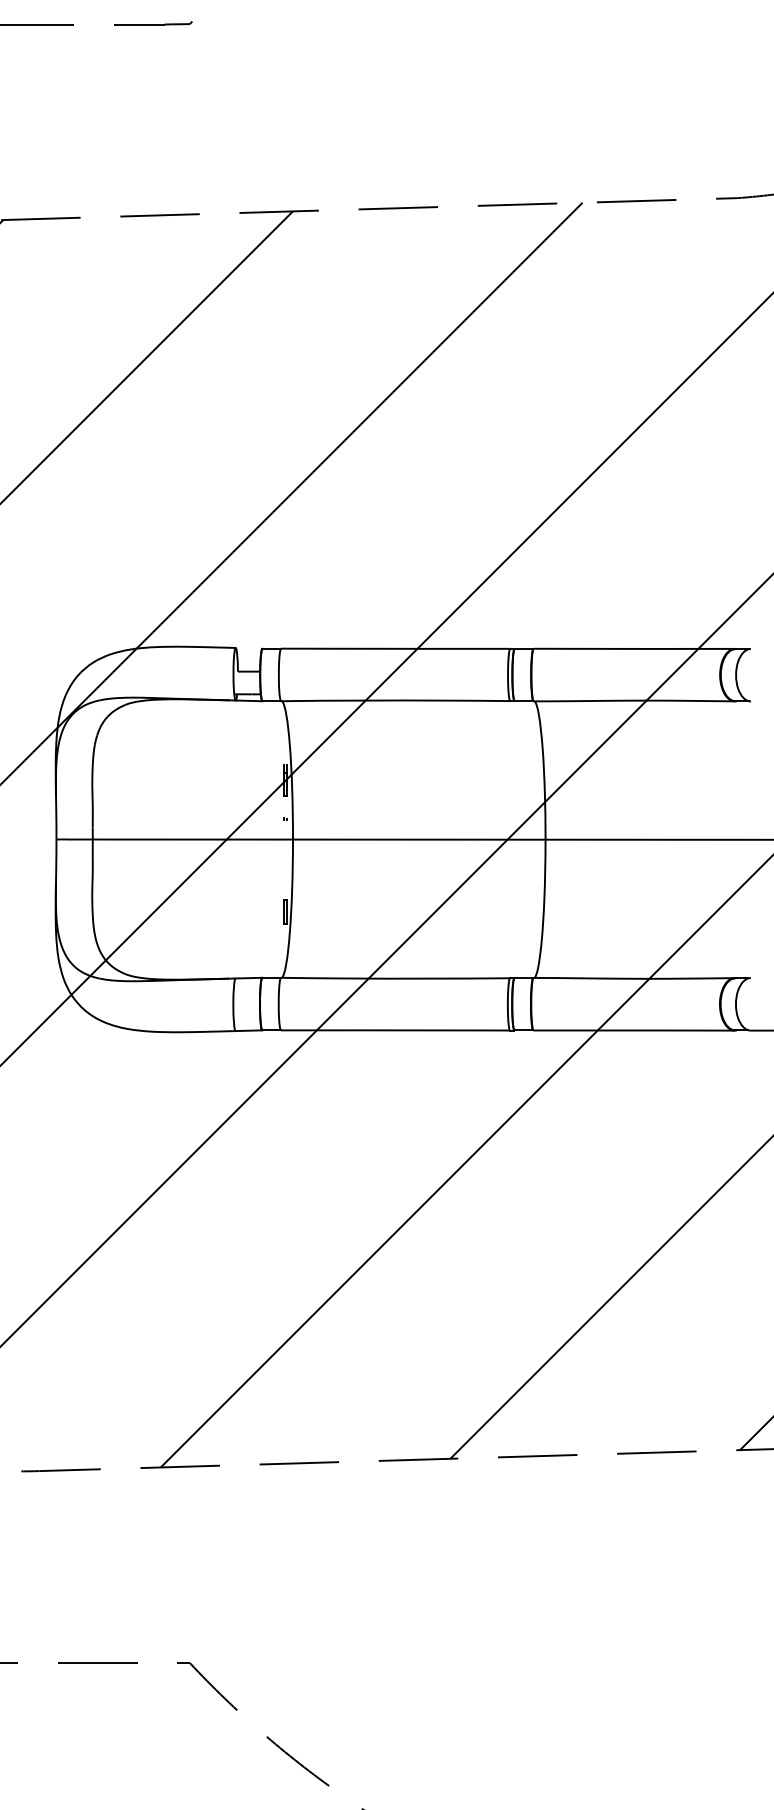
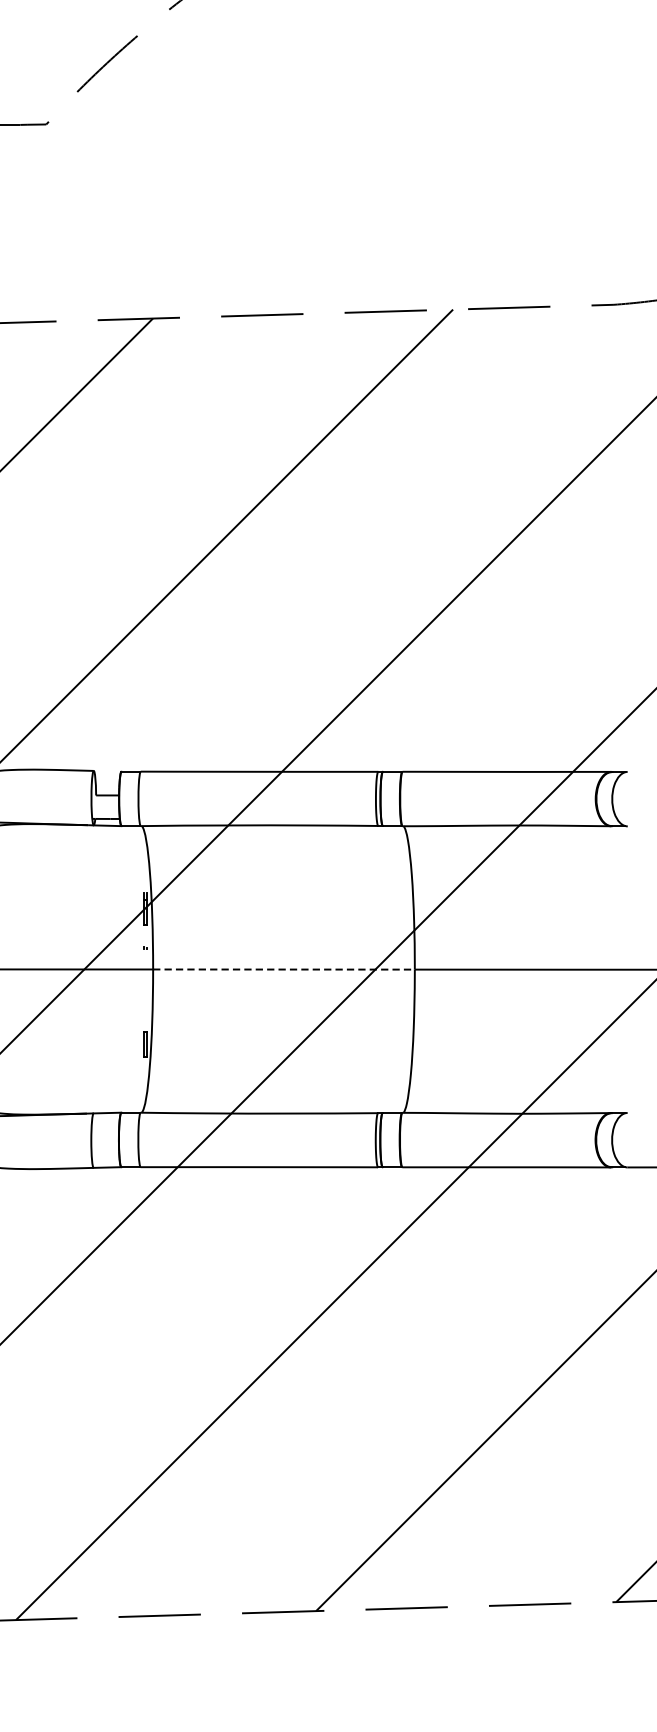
line: (419, 839) -> (284, 969), solid -> dashed

